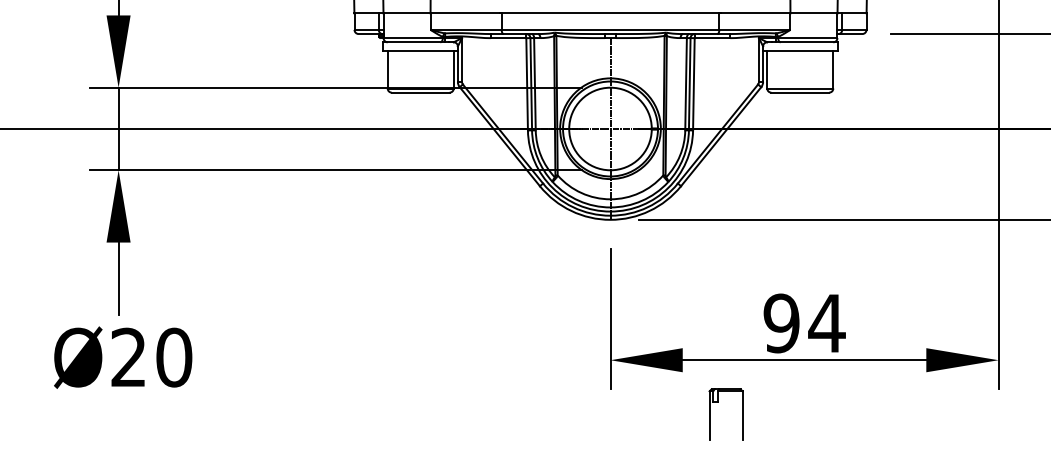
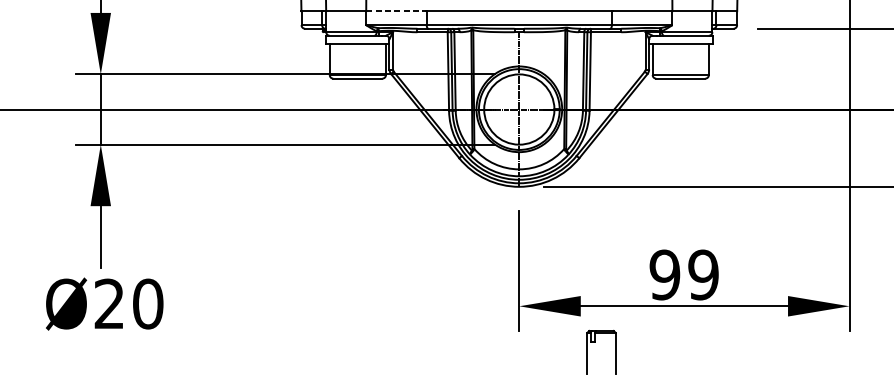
line: (465, 13) -> (395, 11), solid -> dashed
text: (826, 323) -> (703, 275), 94 -> 99
part: (718, 402) -> (595, 342), moved

